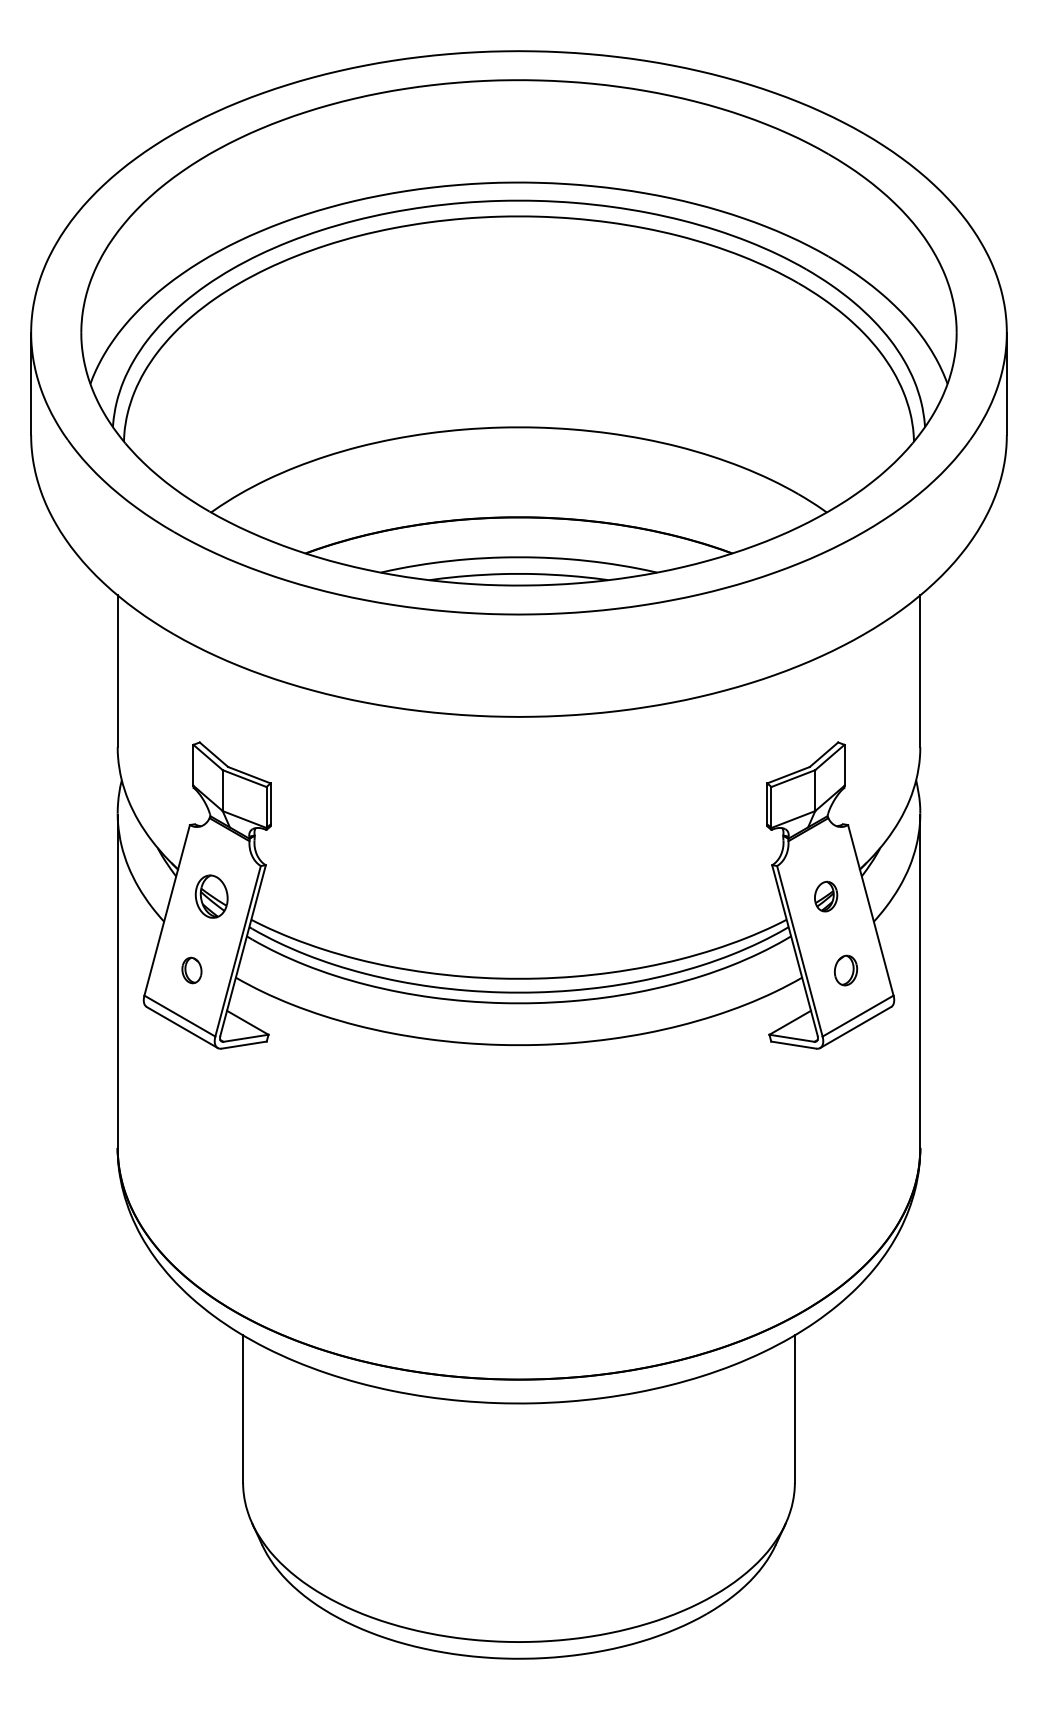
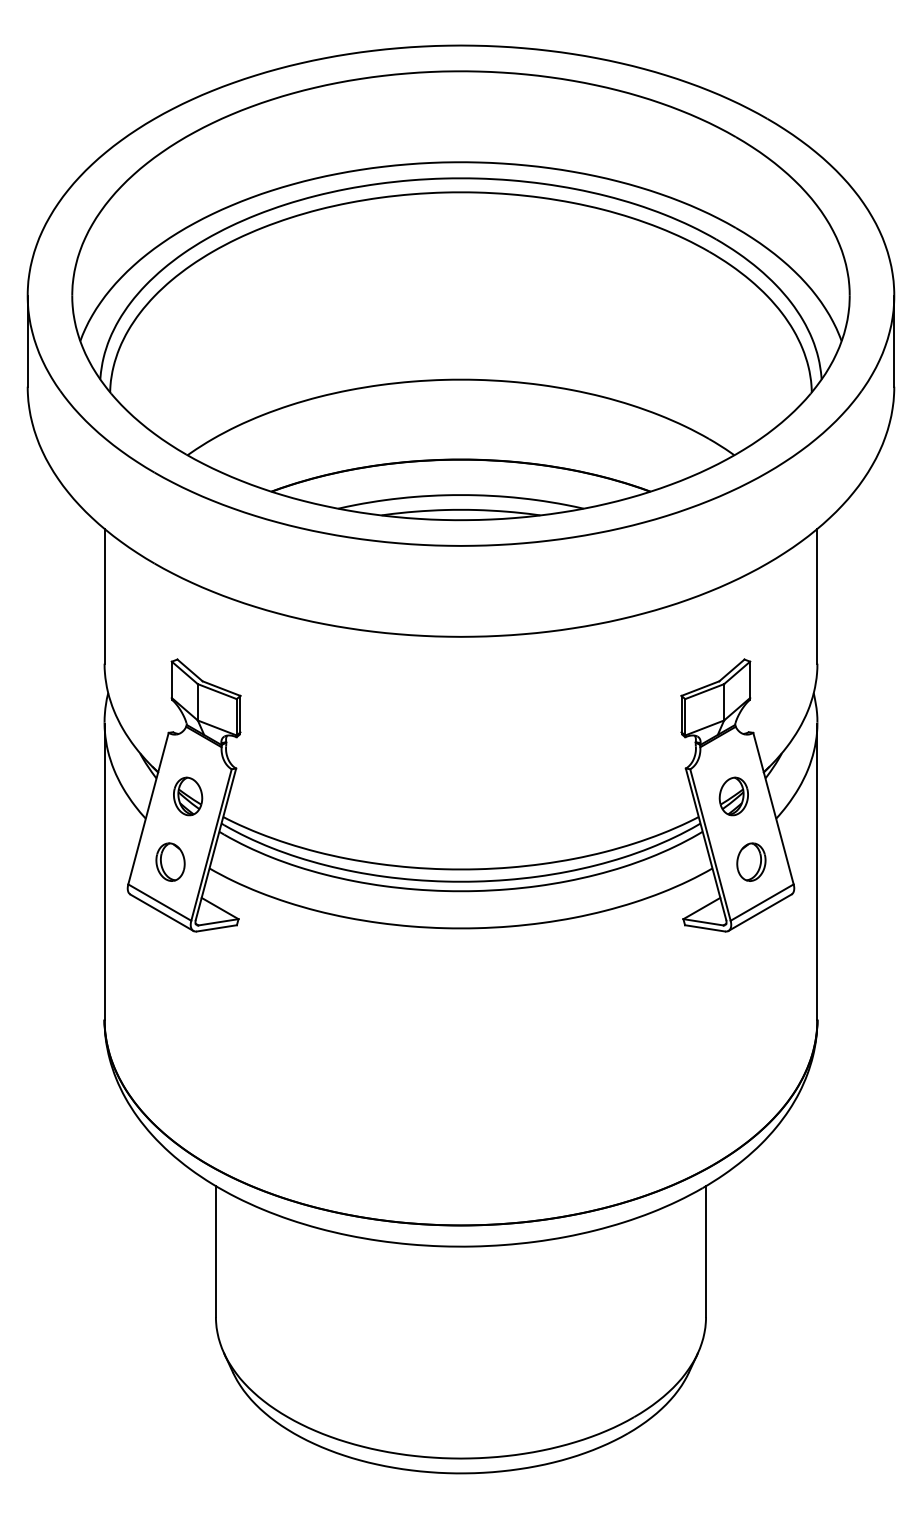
part: (825, 896) -> (733, 796), size x1.43
part: (191, 969) -> (170, 861), size x1.67
part: (846, 969) -> (751, 861), size x1.43

